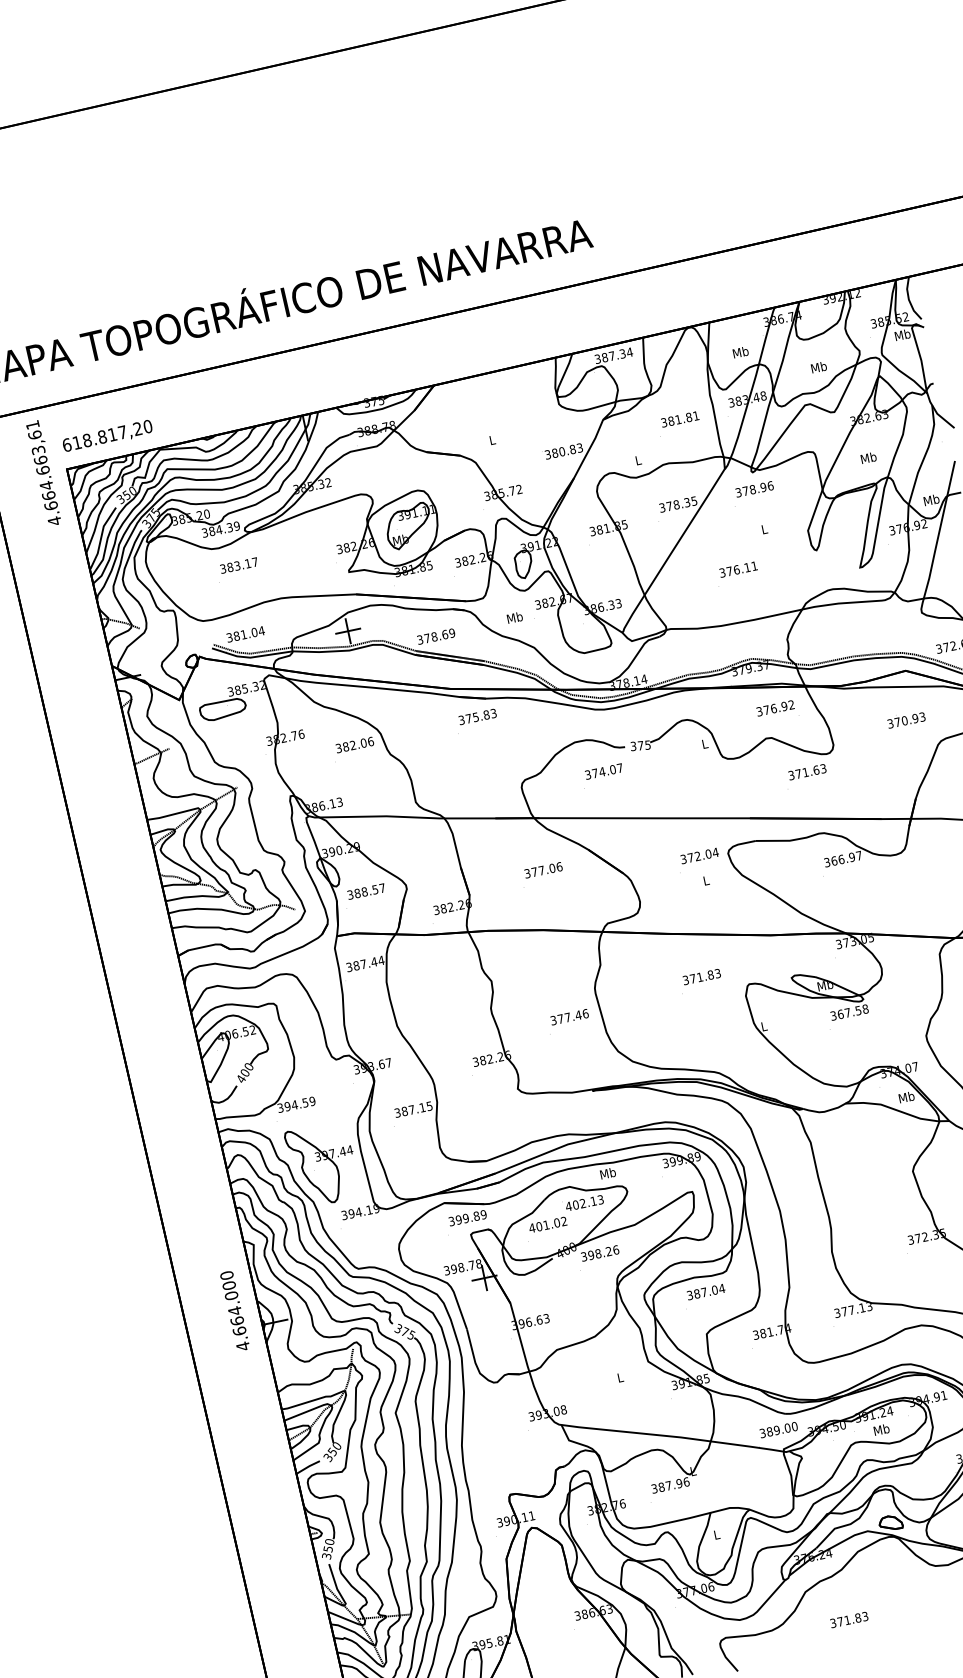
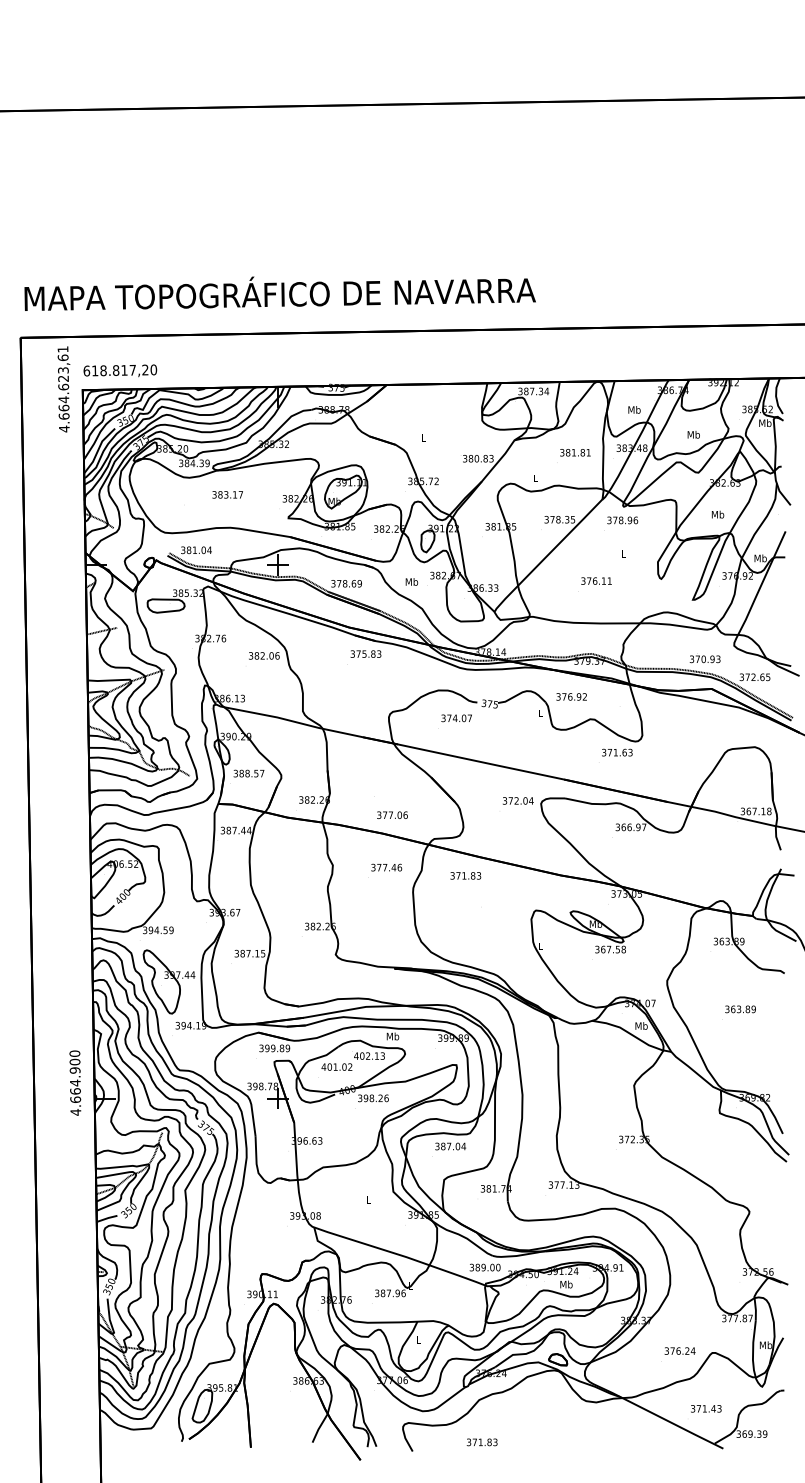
text: (40, 460) -> (63, 378), 4.664.663,61 -> 4.664.623,61
text: (238, 565) -> (227, 494), moved
text: (775, 707) -> (571, 696), moved
text: (905, 719) -> (704, 658), moved
text: (543, 869) -> (392, 814), moved
text: (701, 976) -> (465, 875), moved
text: (569, 1020) -> (385, 870), moved
text: (231, 1295) -> (75, 1070), 4.664.000 -> 4.664.900
text: (848, 1620) -> (481, 1442), moved

